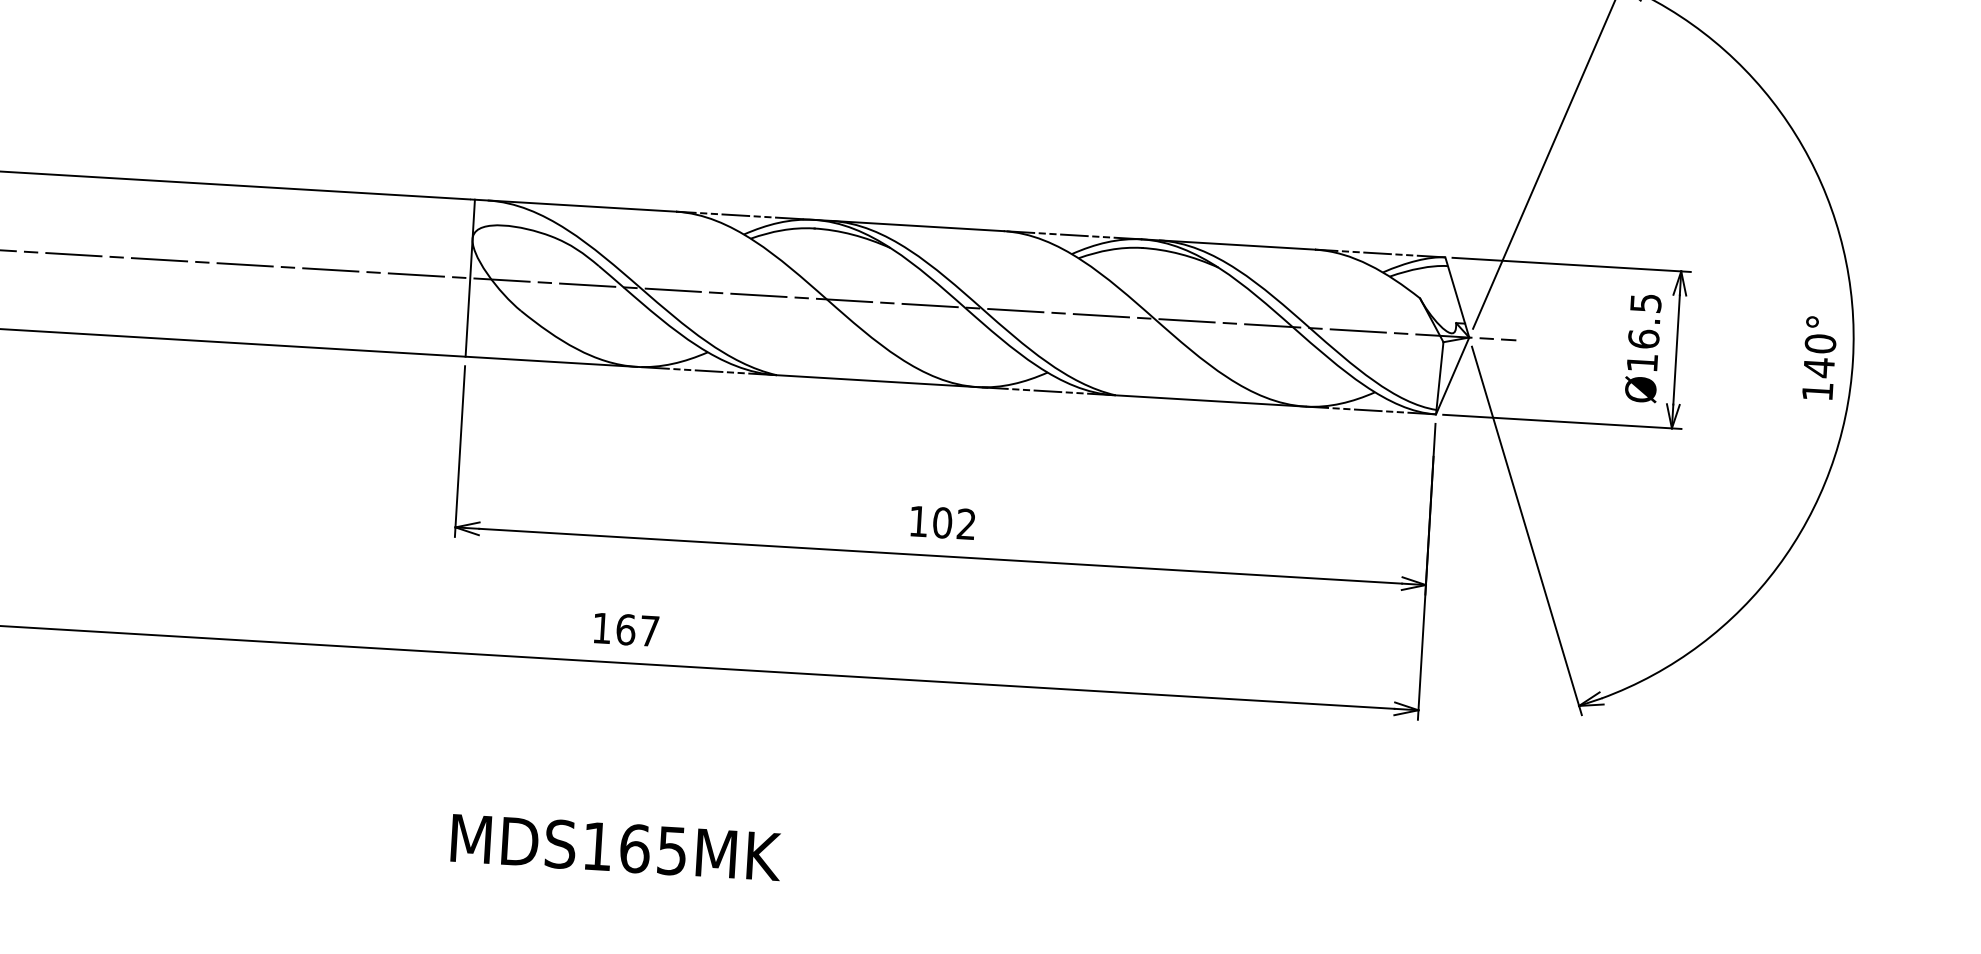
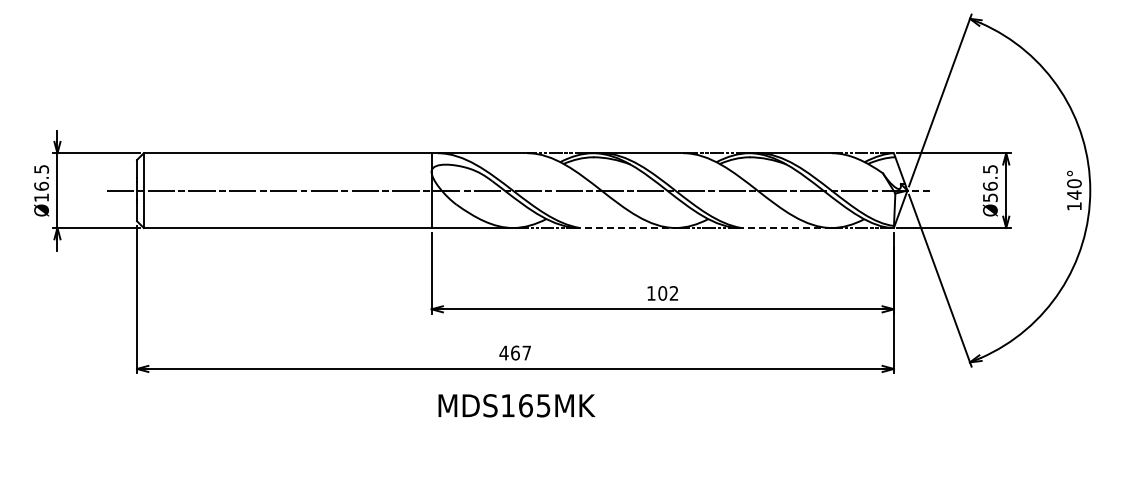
text: (1642, 362) -> (990, 197), Ø16.5 -> Ø56.5
line: (880, 382) -> (629, 228), solid -> dashed
line: (1208, 401) -> (785, 228), solid -> dashed
text: (600, 627) -> (503, 352), 167 -> 467
text: (615, 846) -> (516, 405), moved

